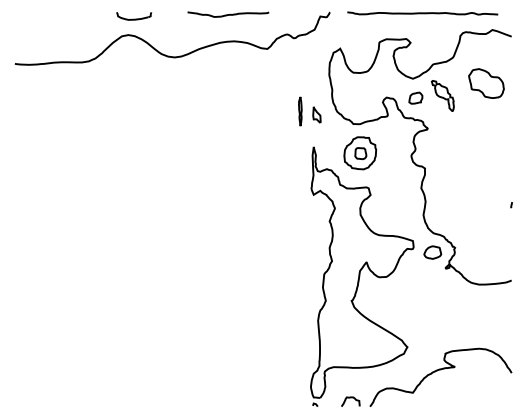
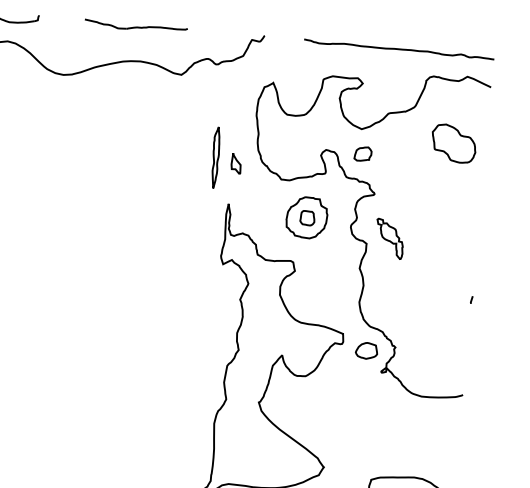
curve: (422, 13) -> (398, 49), moved
part: (442, 95) -> (389, 238), moved
part: (300, 111) -> (216, 157), size x1.67
part: (359, 153) -> (305, 217), moved

